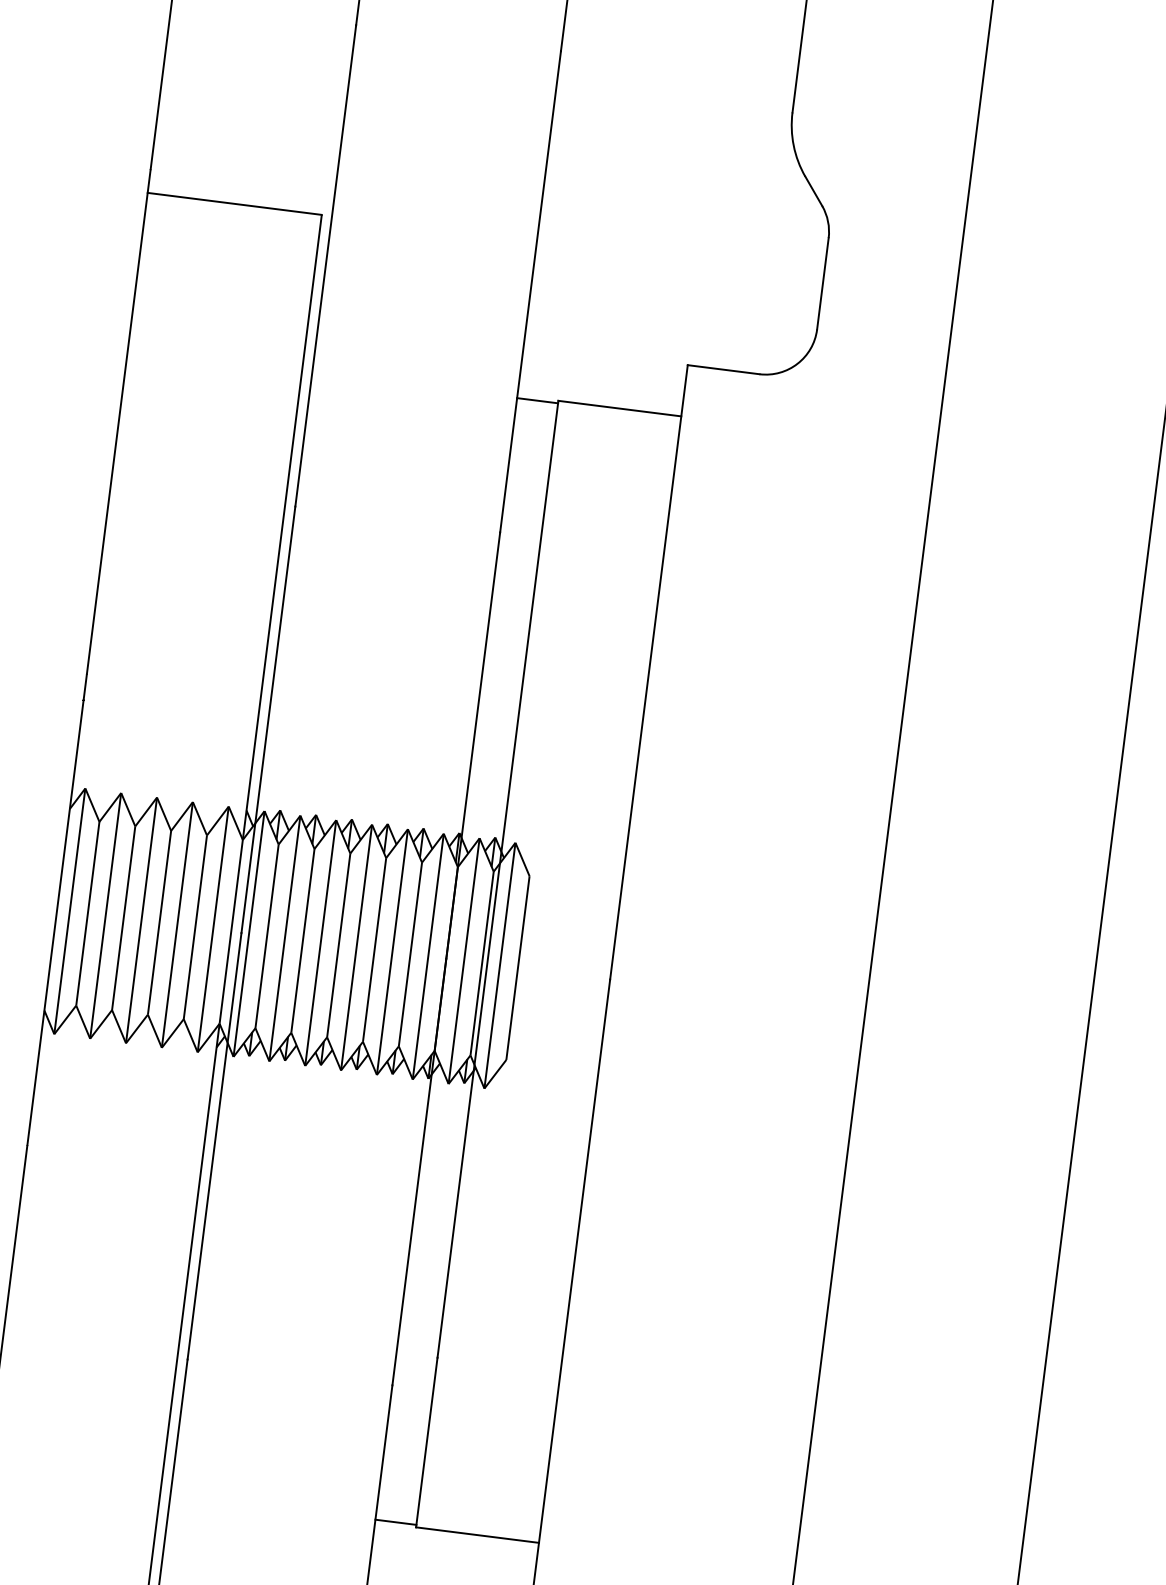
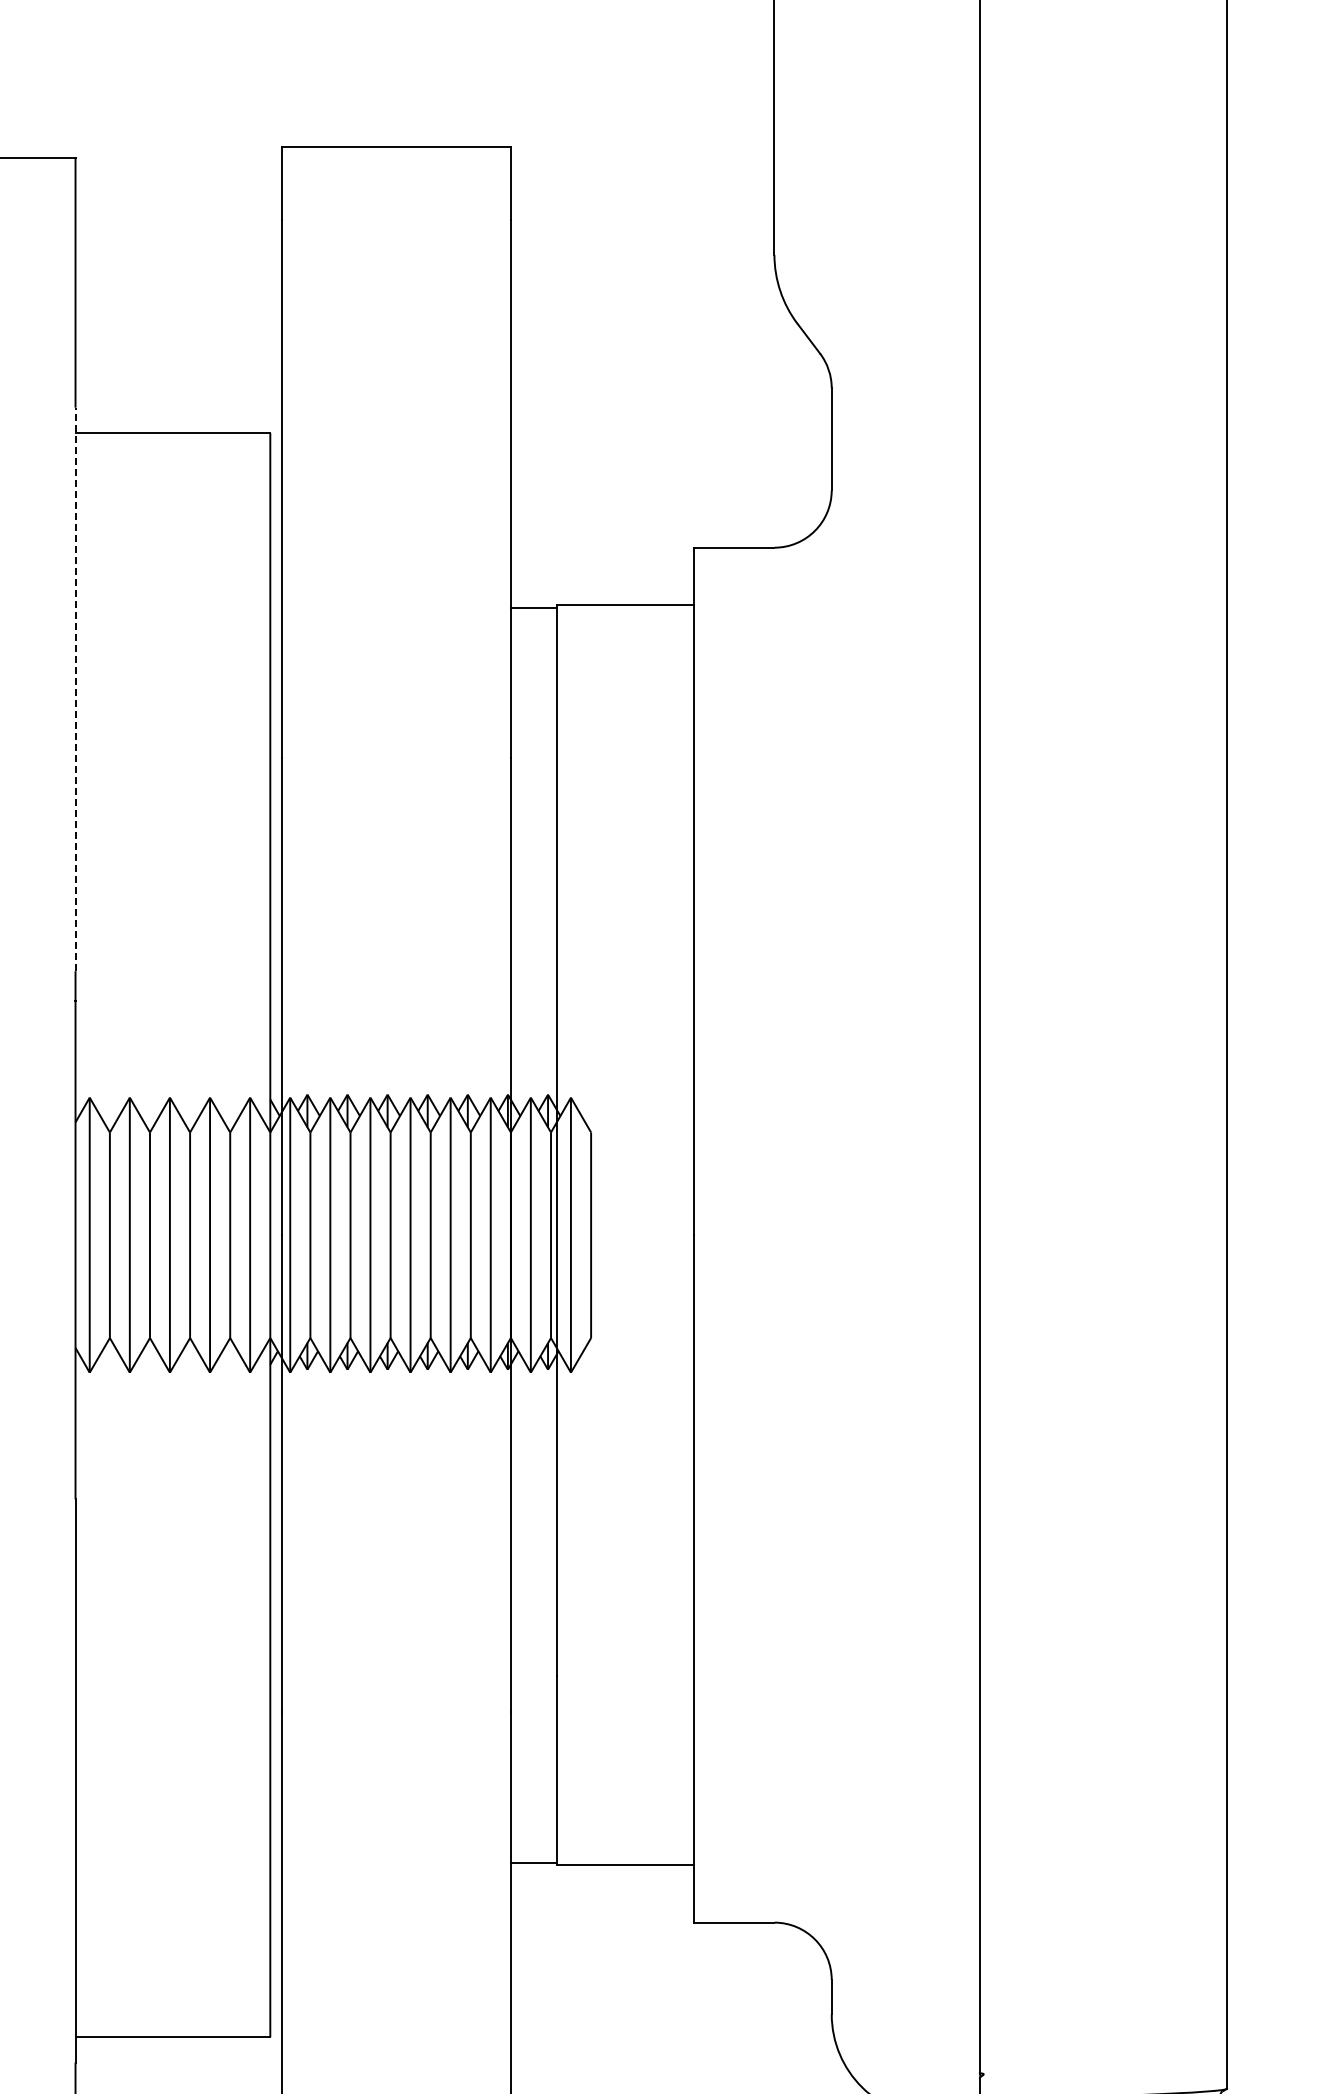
line: (118, 422) -> (75, 689), solid -> dashed

